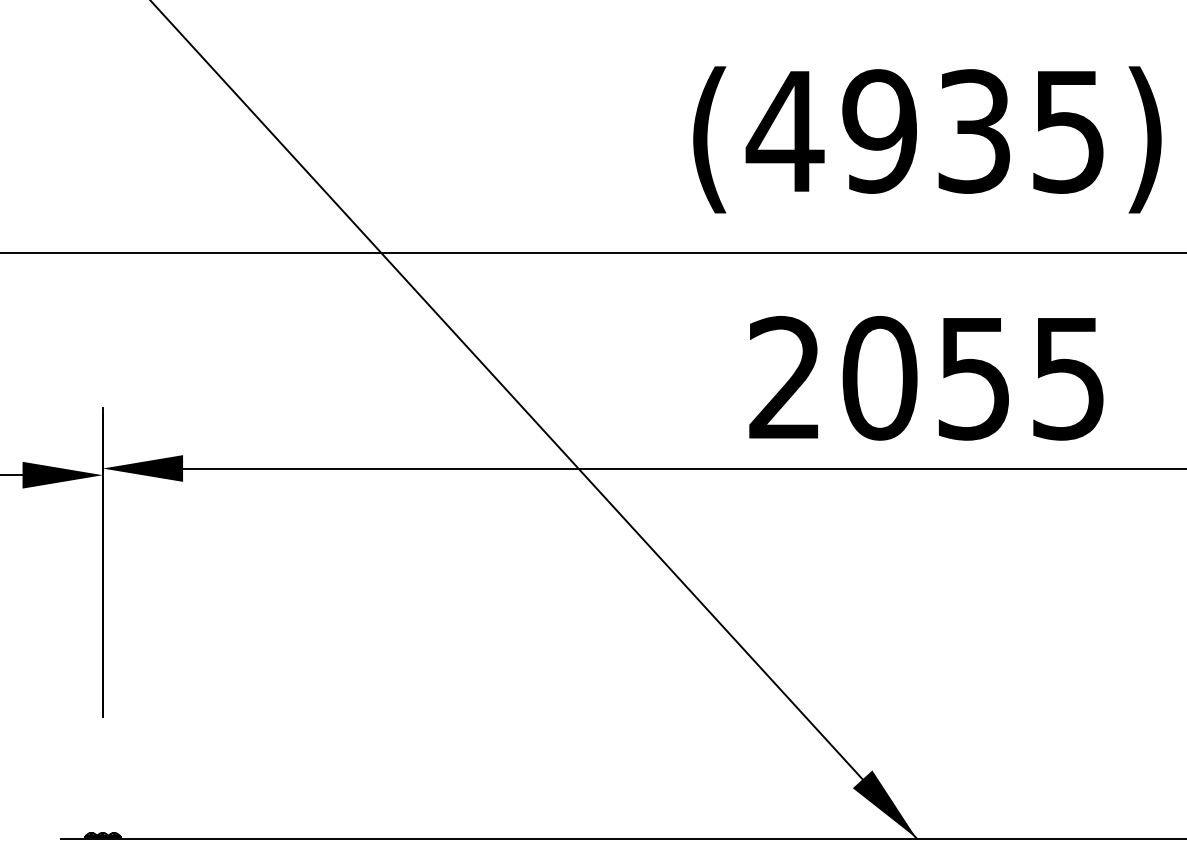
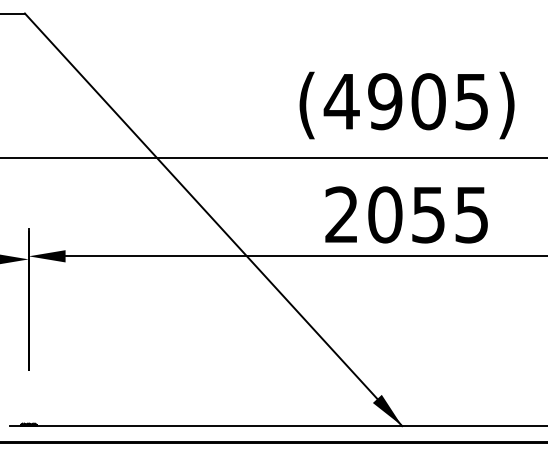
text: (974, 131) -> (428, 101), (4935) -> (4905)

